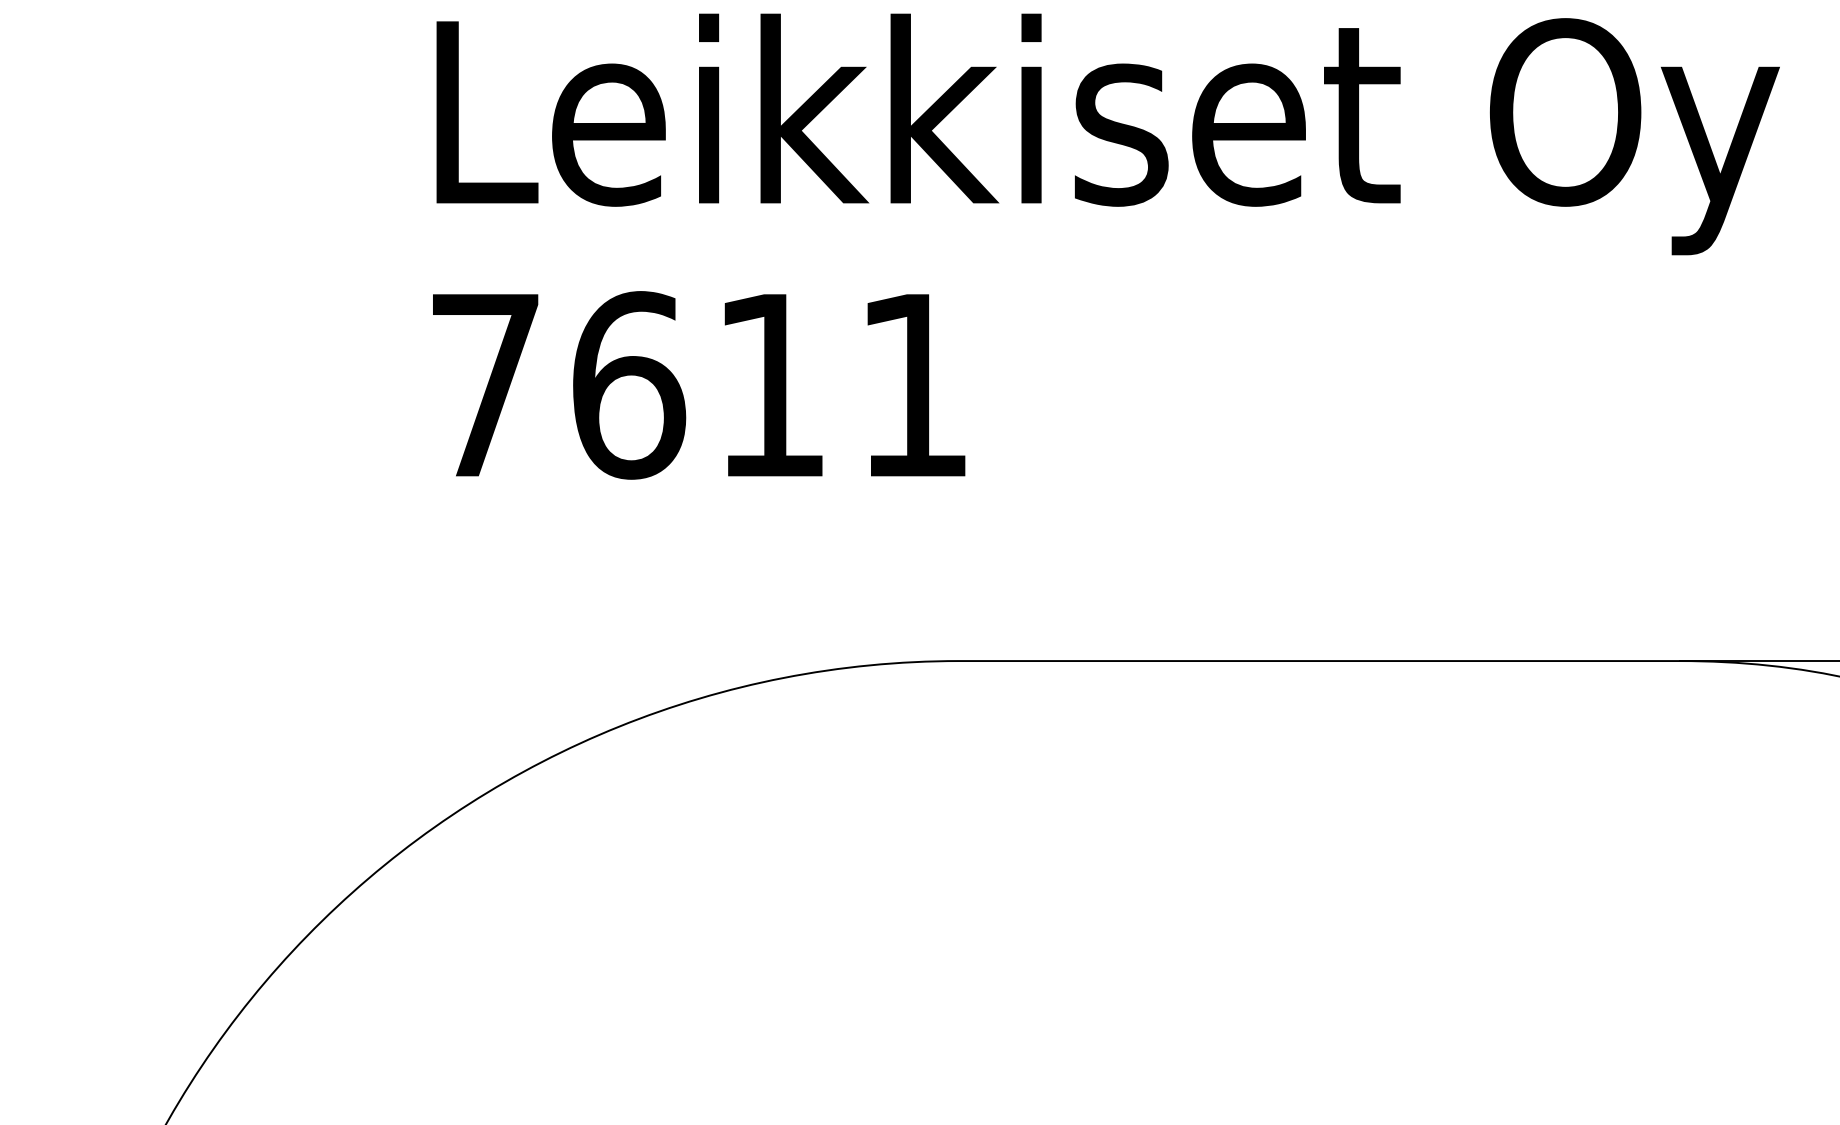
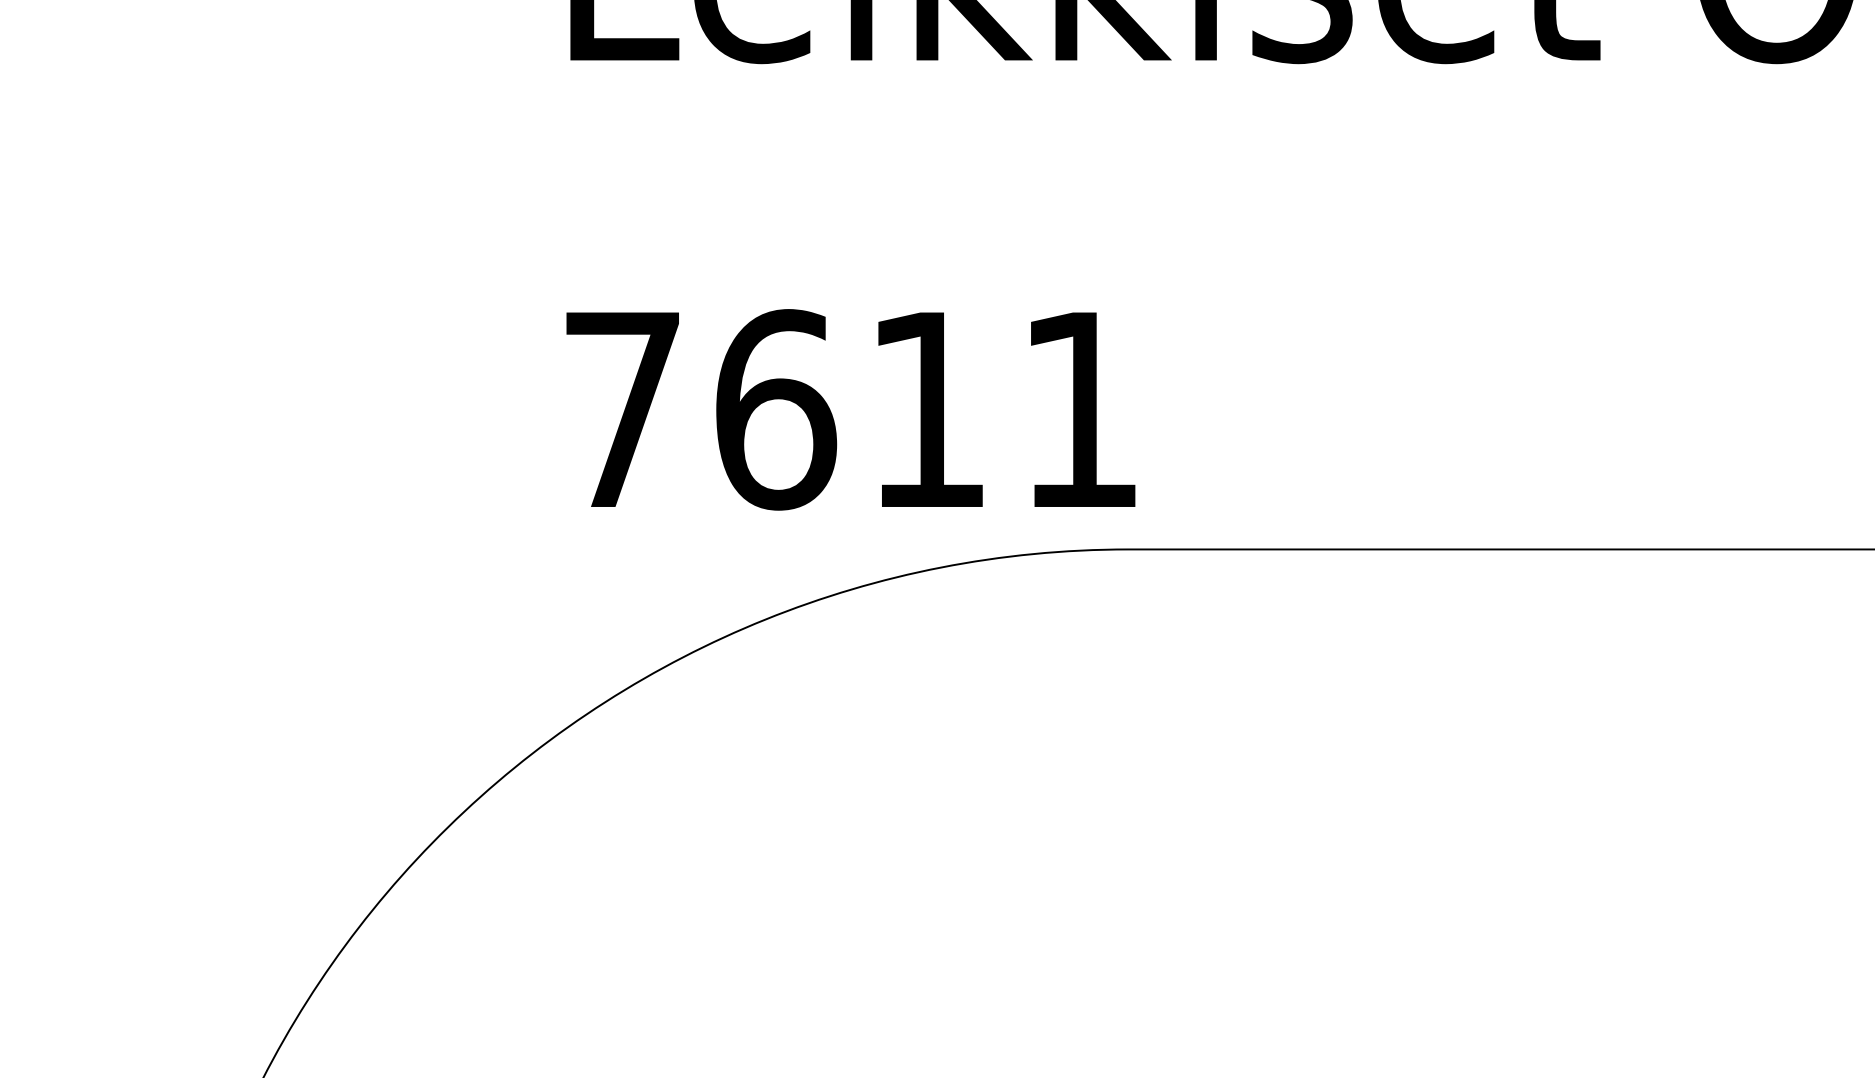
text: (699, 385) -> (851, 409), moved

